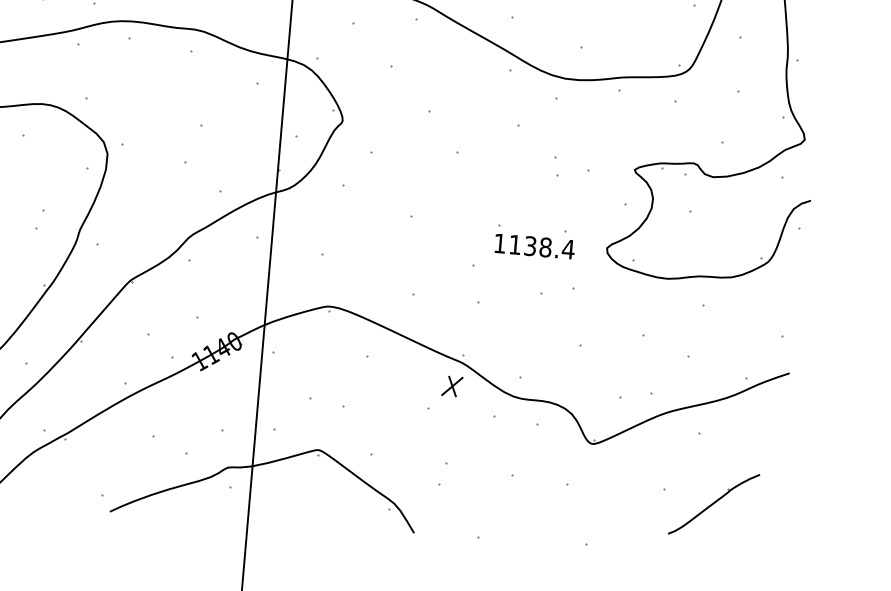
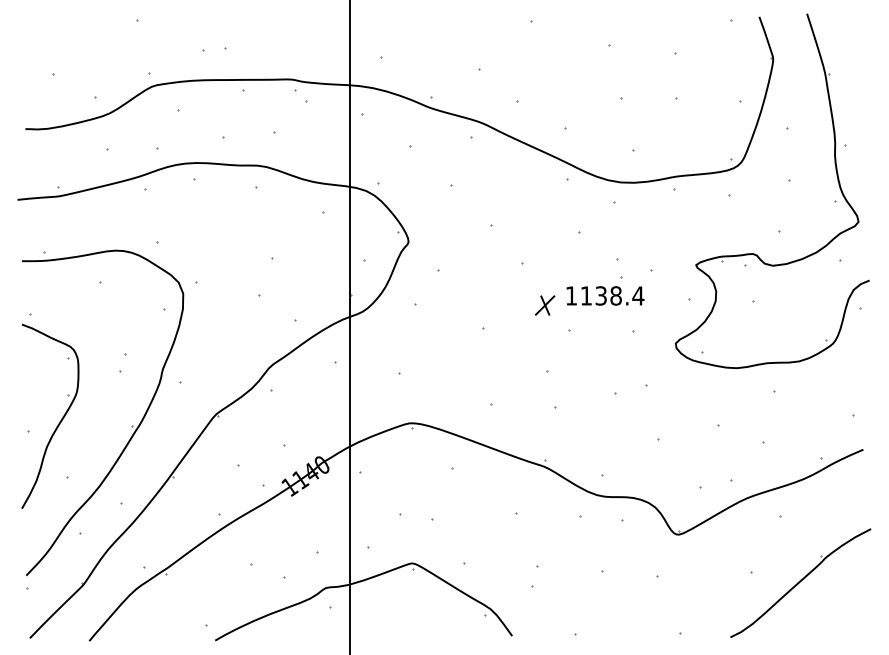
text: (534, 246) -> (605, 295), moved
part: (451, 386) -> (544, 305), moved
part: (713, 503) -> (800, 582), size x1.67

